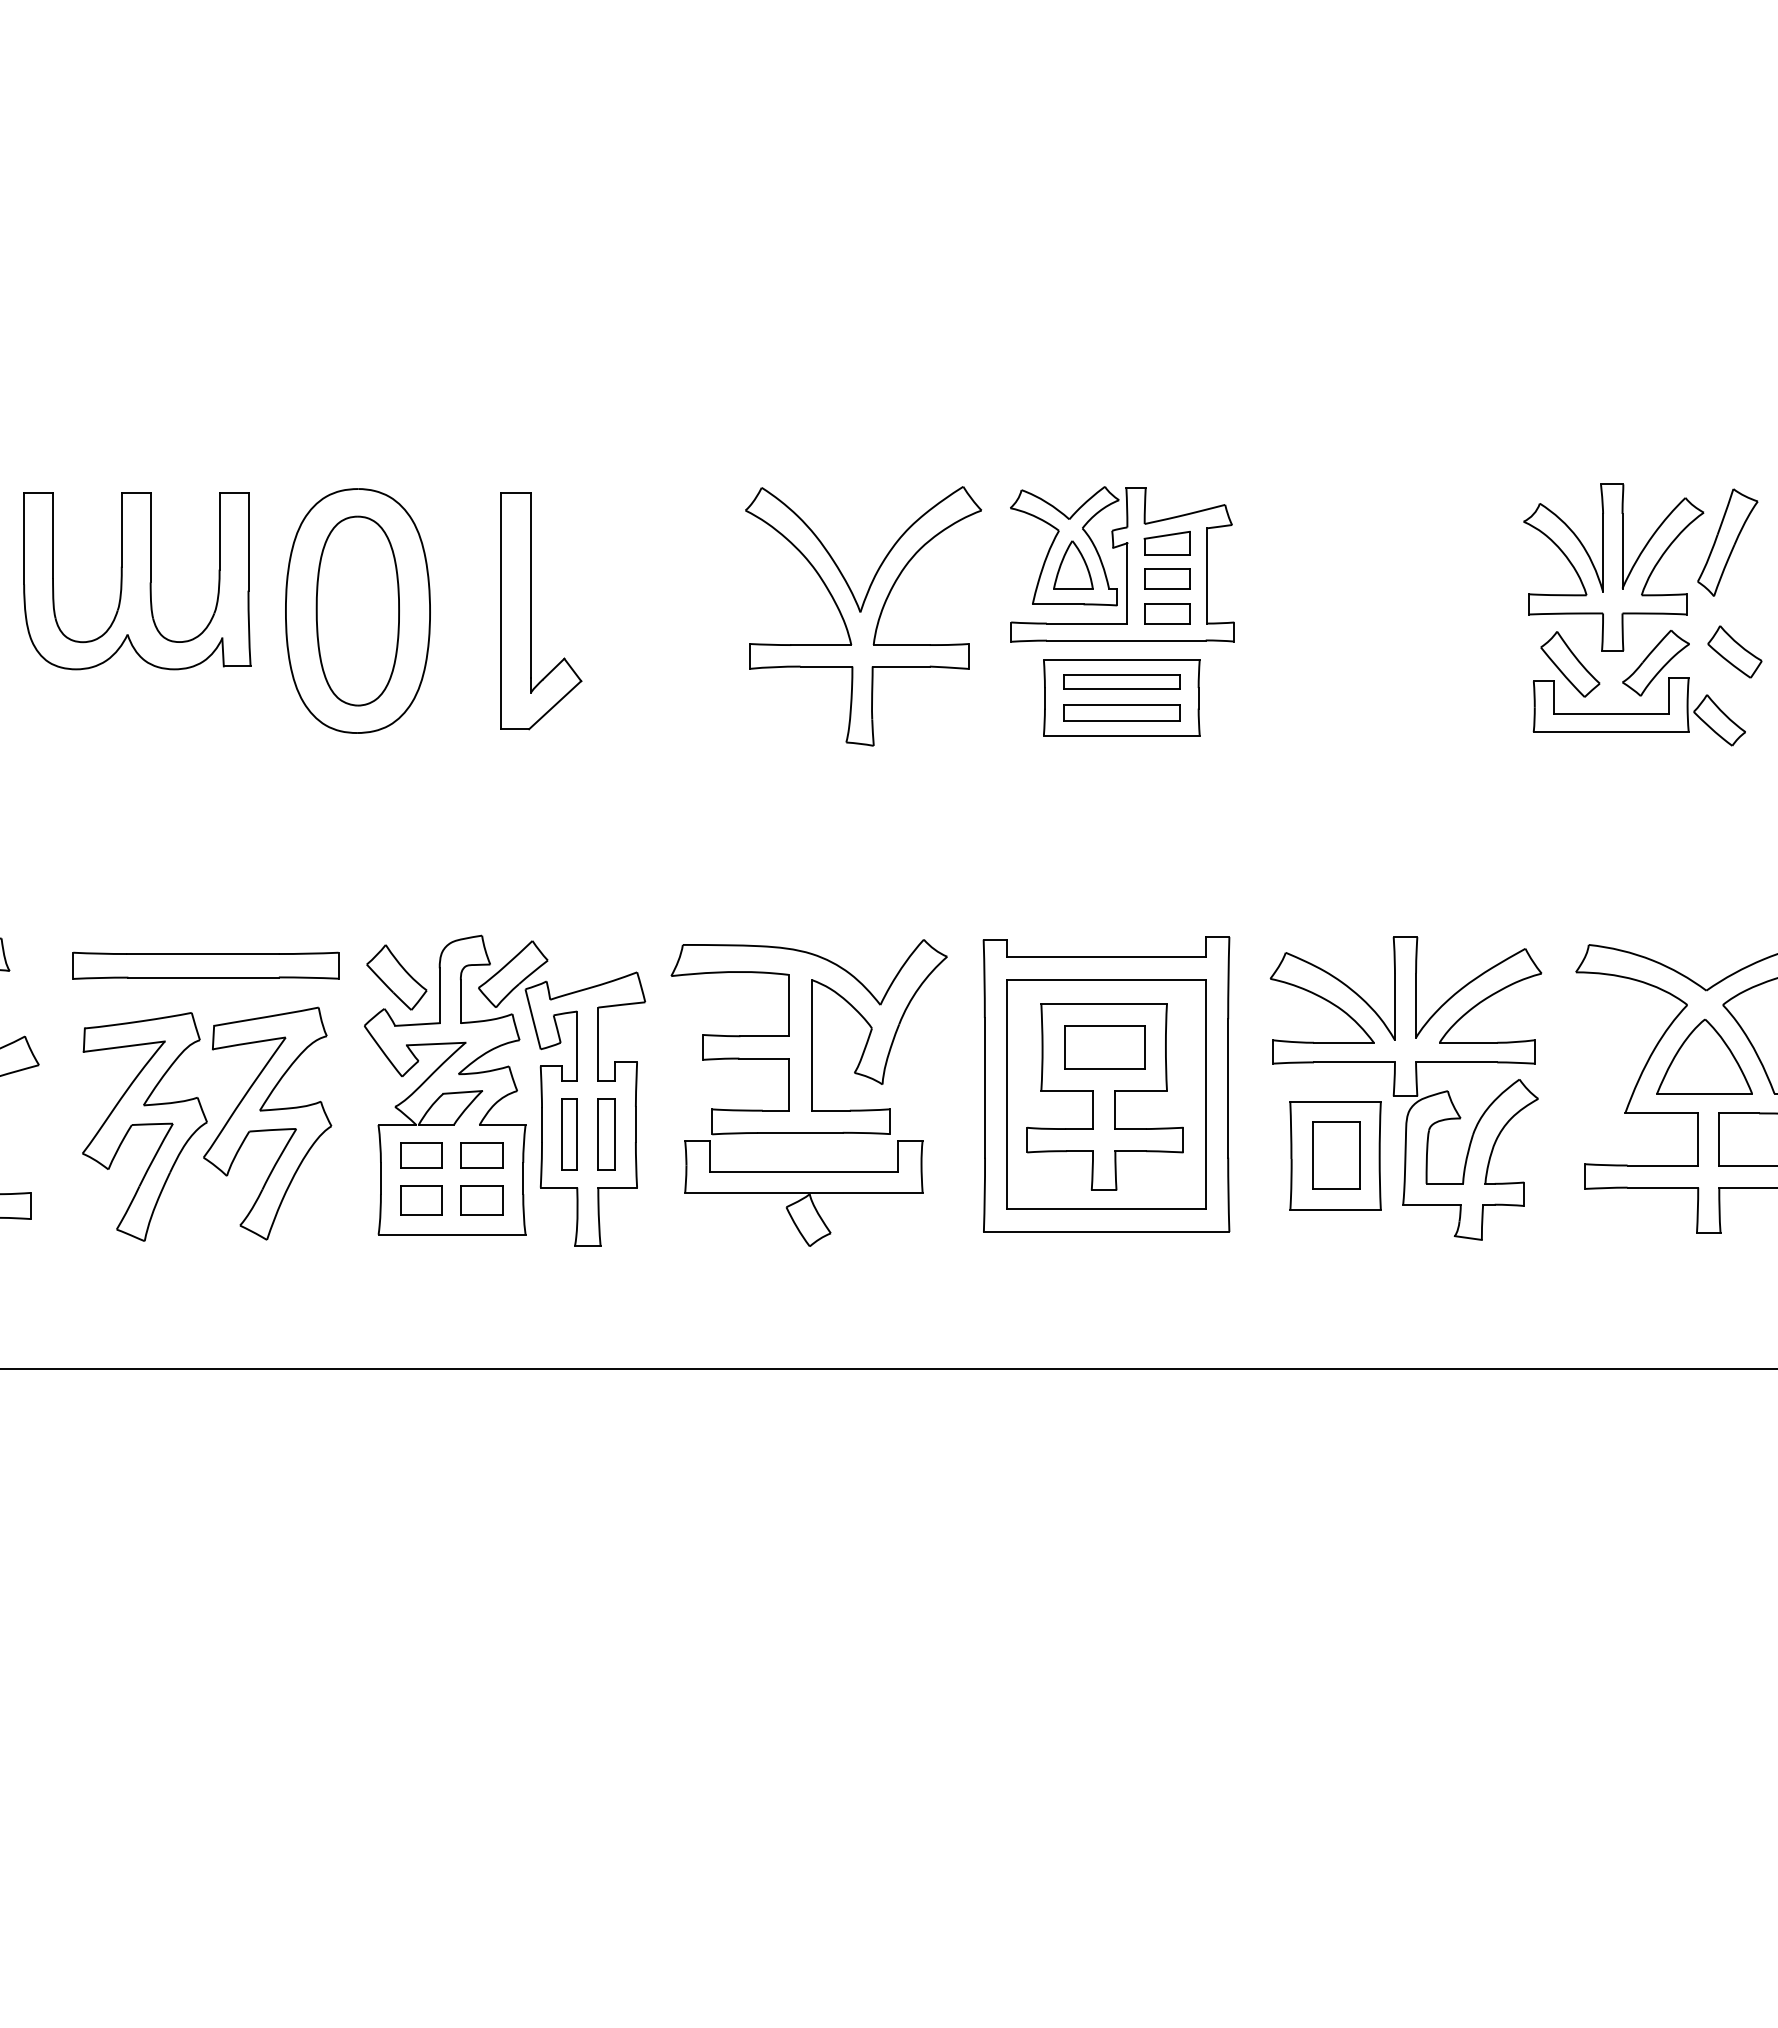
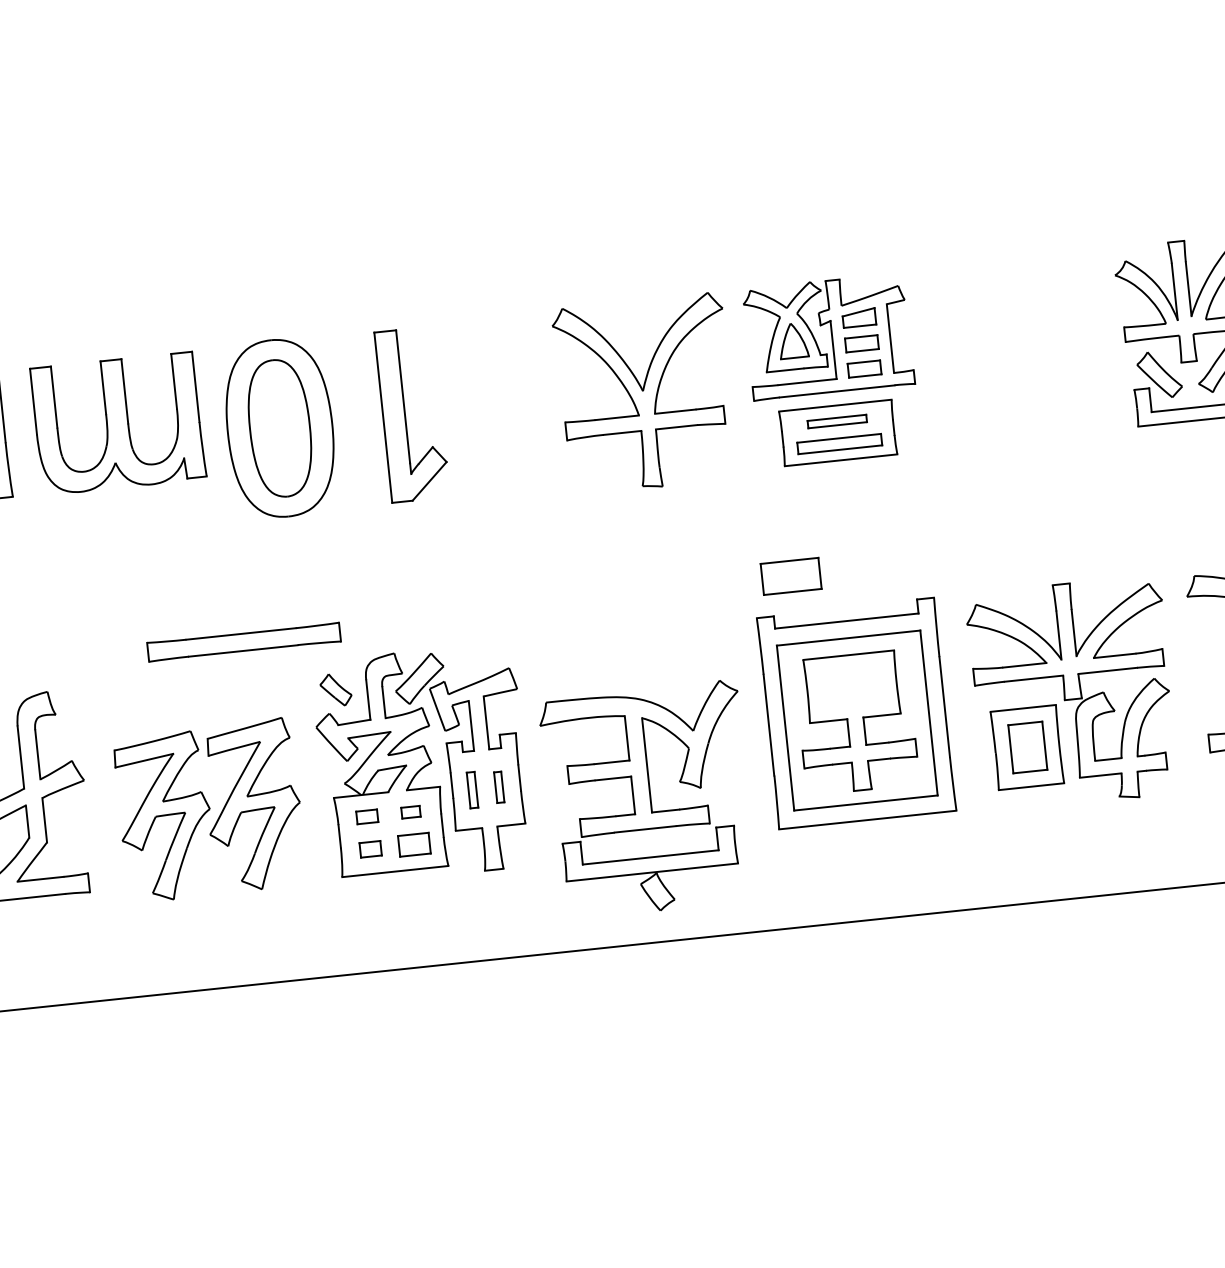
part: (1121, 681) -> (836, 421), size x0.7
part: (205, 965) -> (243, 642), moved
part: (396, 977) -> (335, 690), size x0.7
part: (1104, 1047) -> (791, 576), moved
part: (808, 1092) -> (648, 799), moved
part: (569, 1134) -> (472, 790), size x0.7
part: (606, 1134) -> (499, 787), size x0.6
part: (421, 1155) -> (367, 816), size x0.7
part: (481, 1155) -> (410, 812), size x0.6
part: (421, 1200) -> (370, 849), size x0.7

